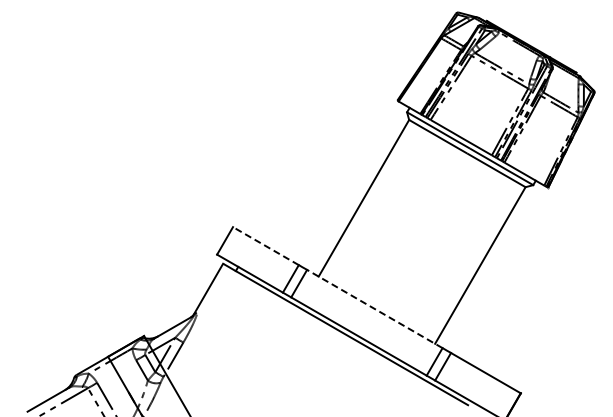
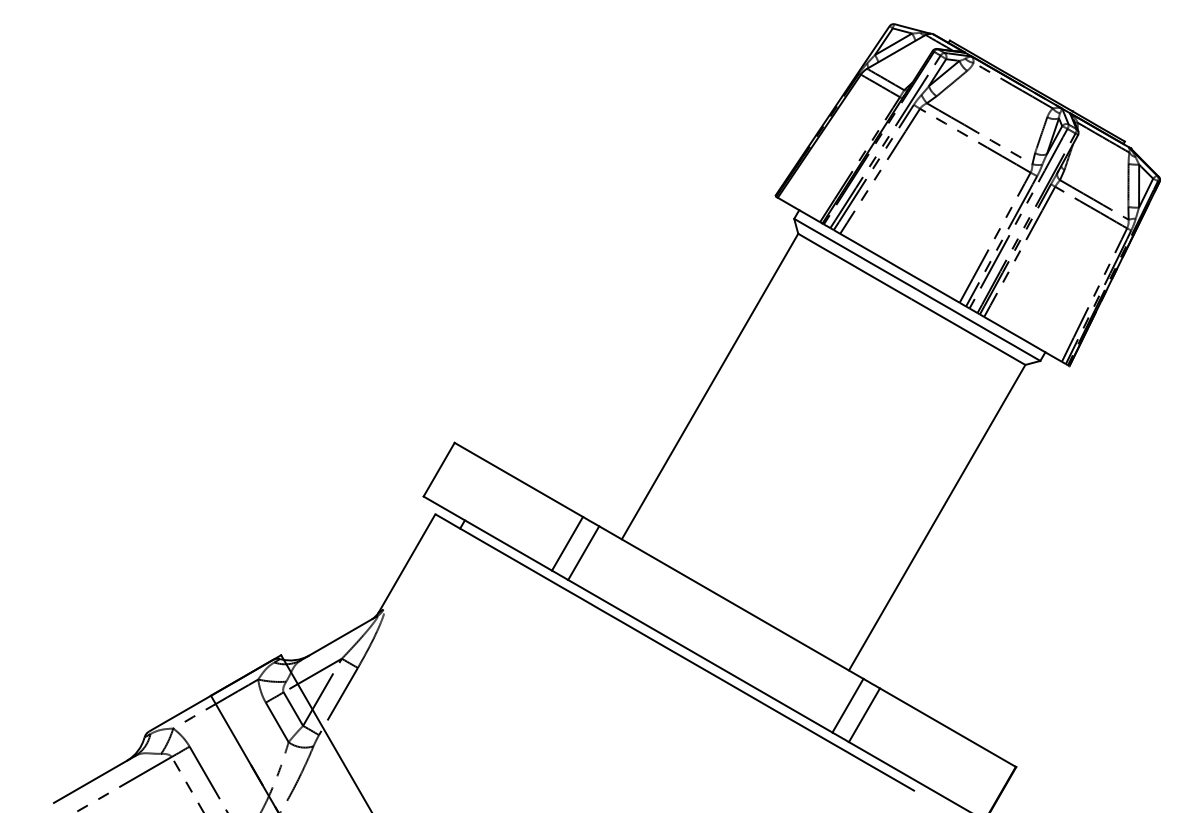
line: (265, 246) -> (518, 480), dashed -> solid
line: (374, 308) -> (730, 601), dashed -> solid

